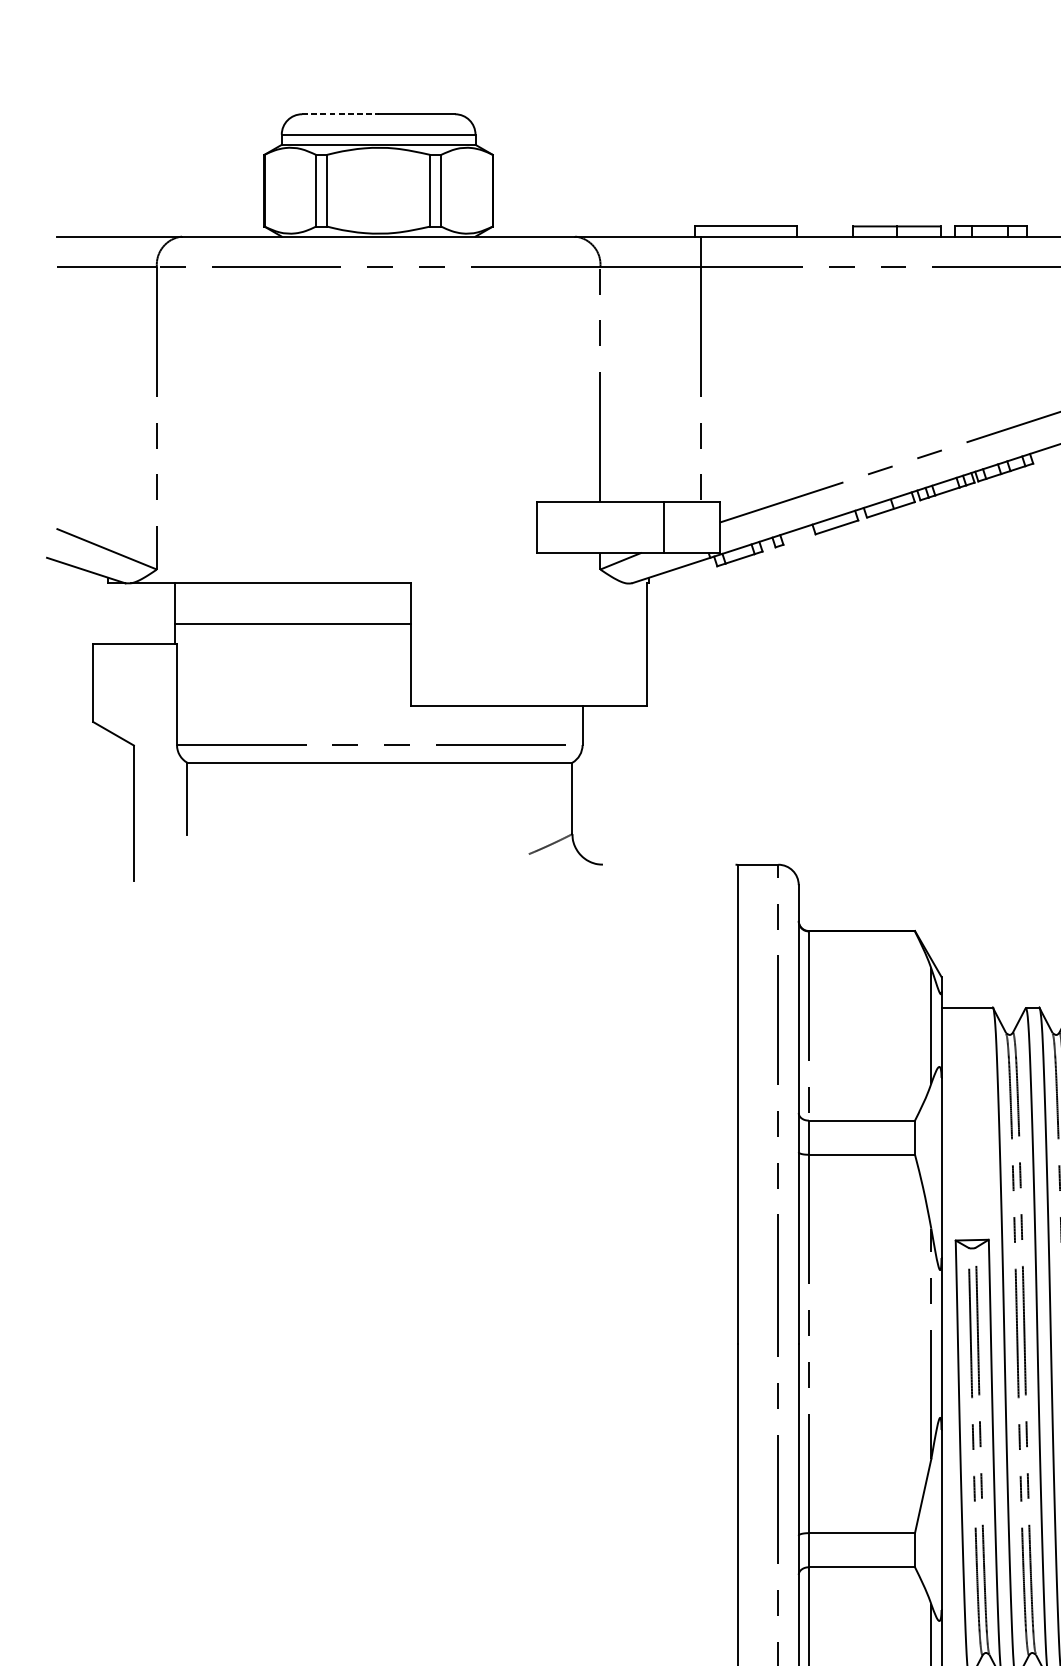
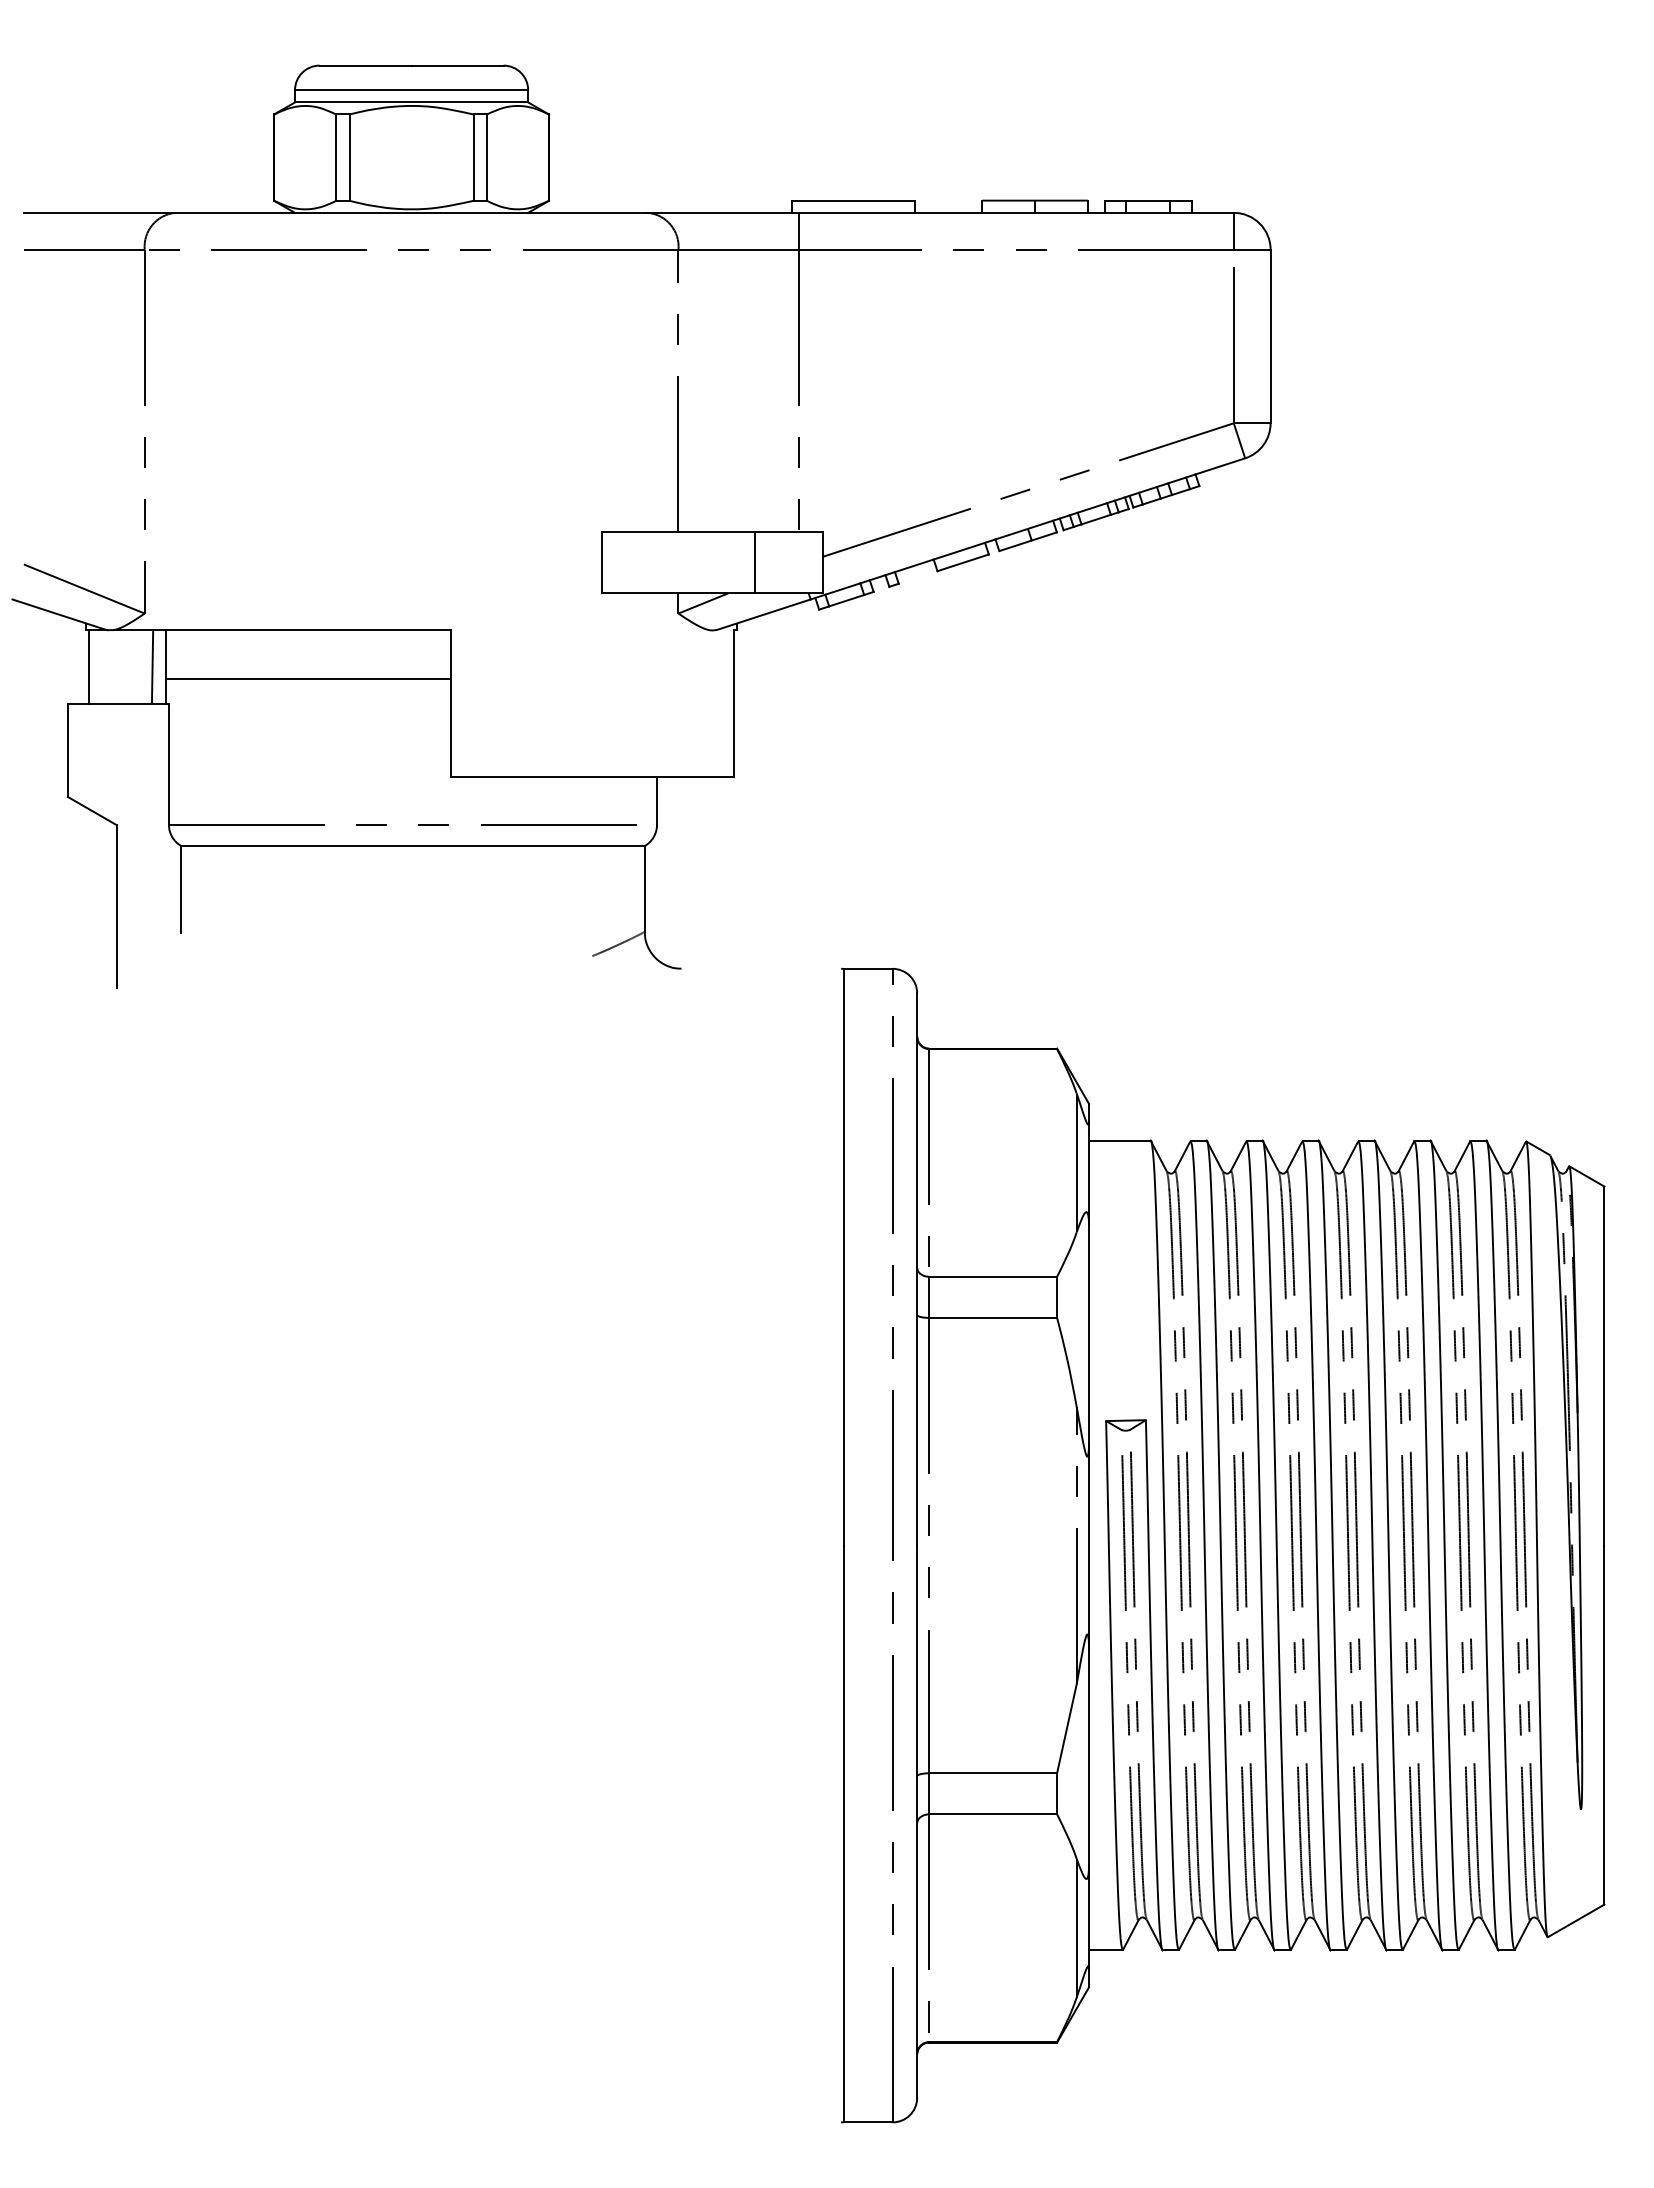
line: (341, 114) -> (366, 65), dashed -> solid
line: (110, 613) -> (88, 666), added
line: (163, 613) -> (152, 666), added

